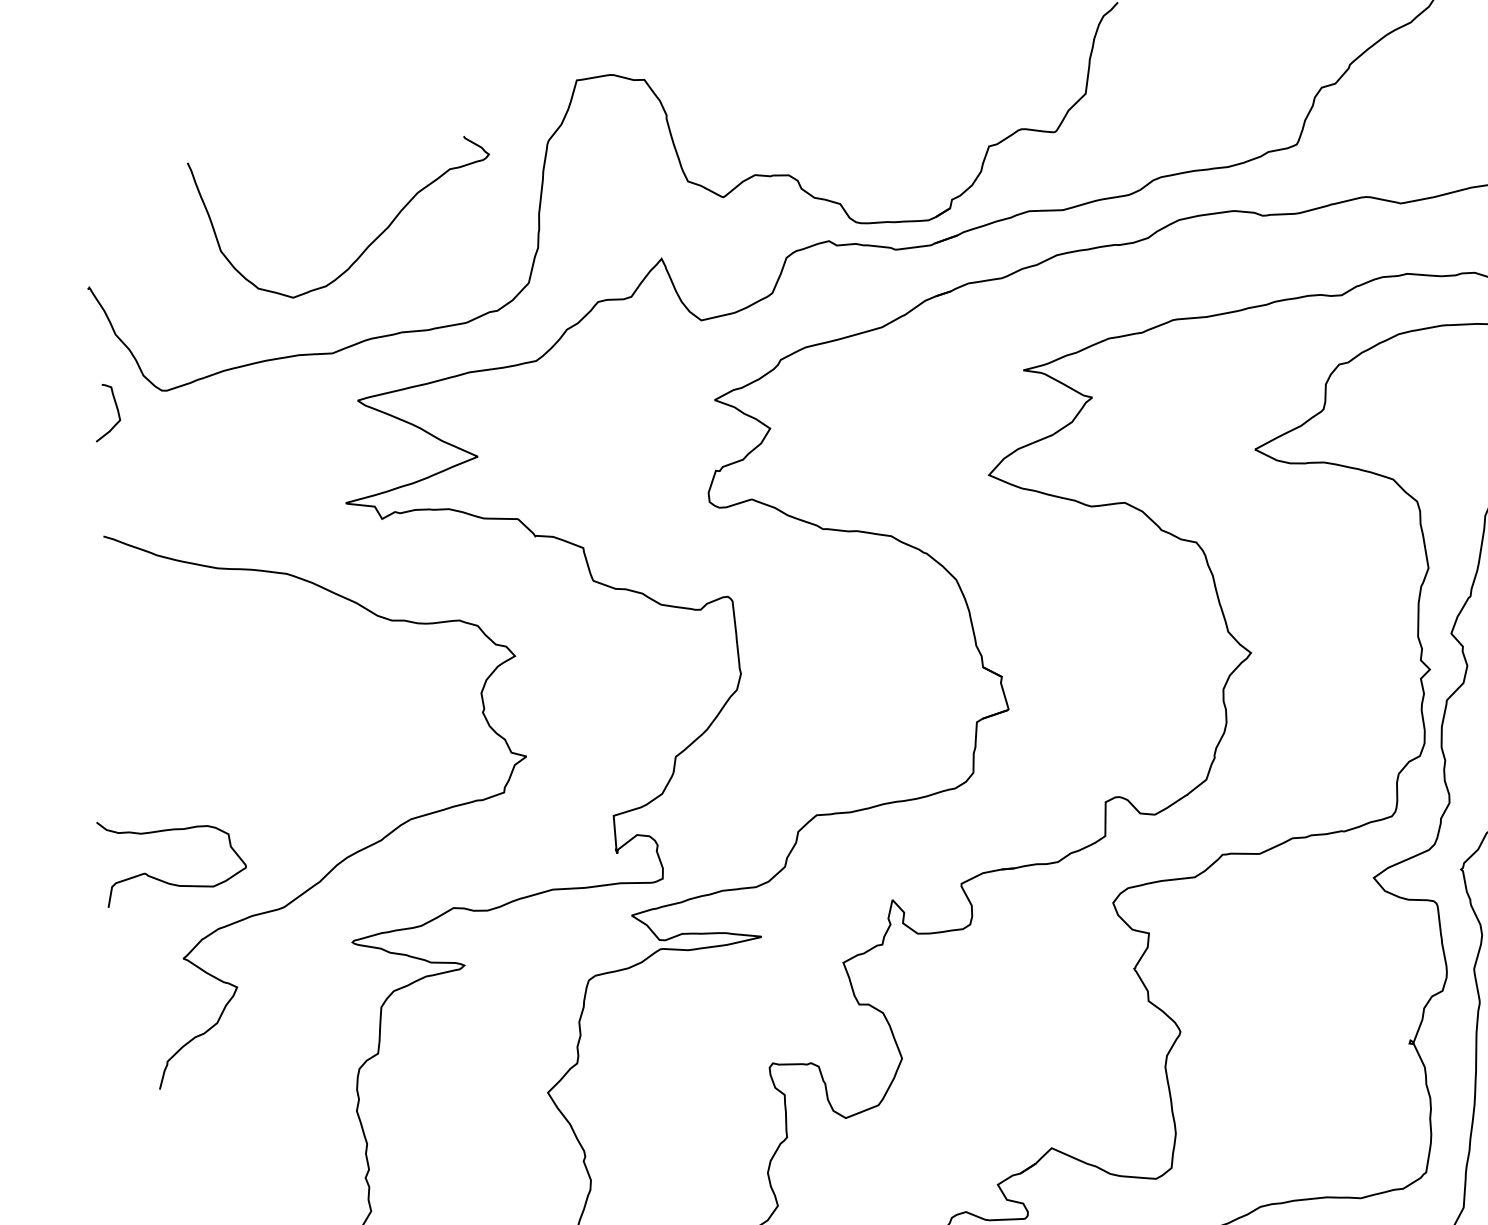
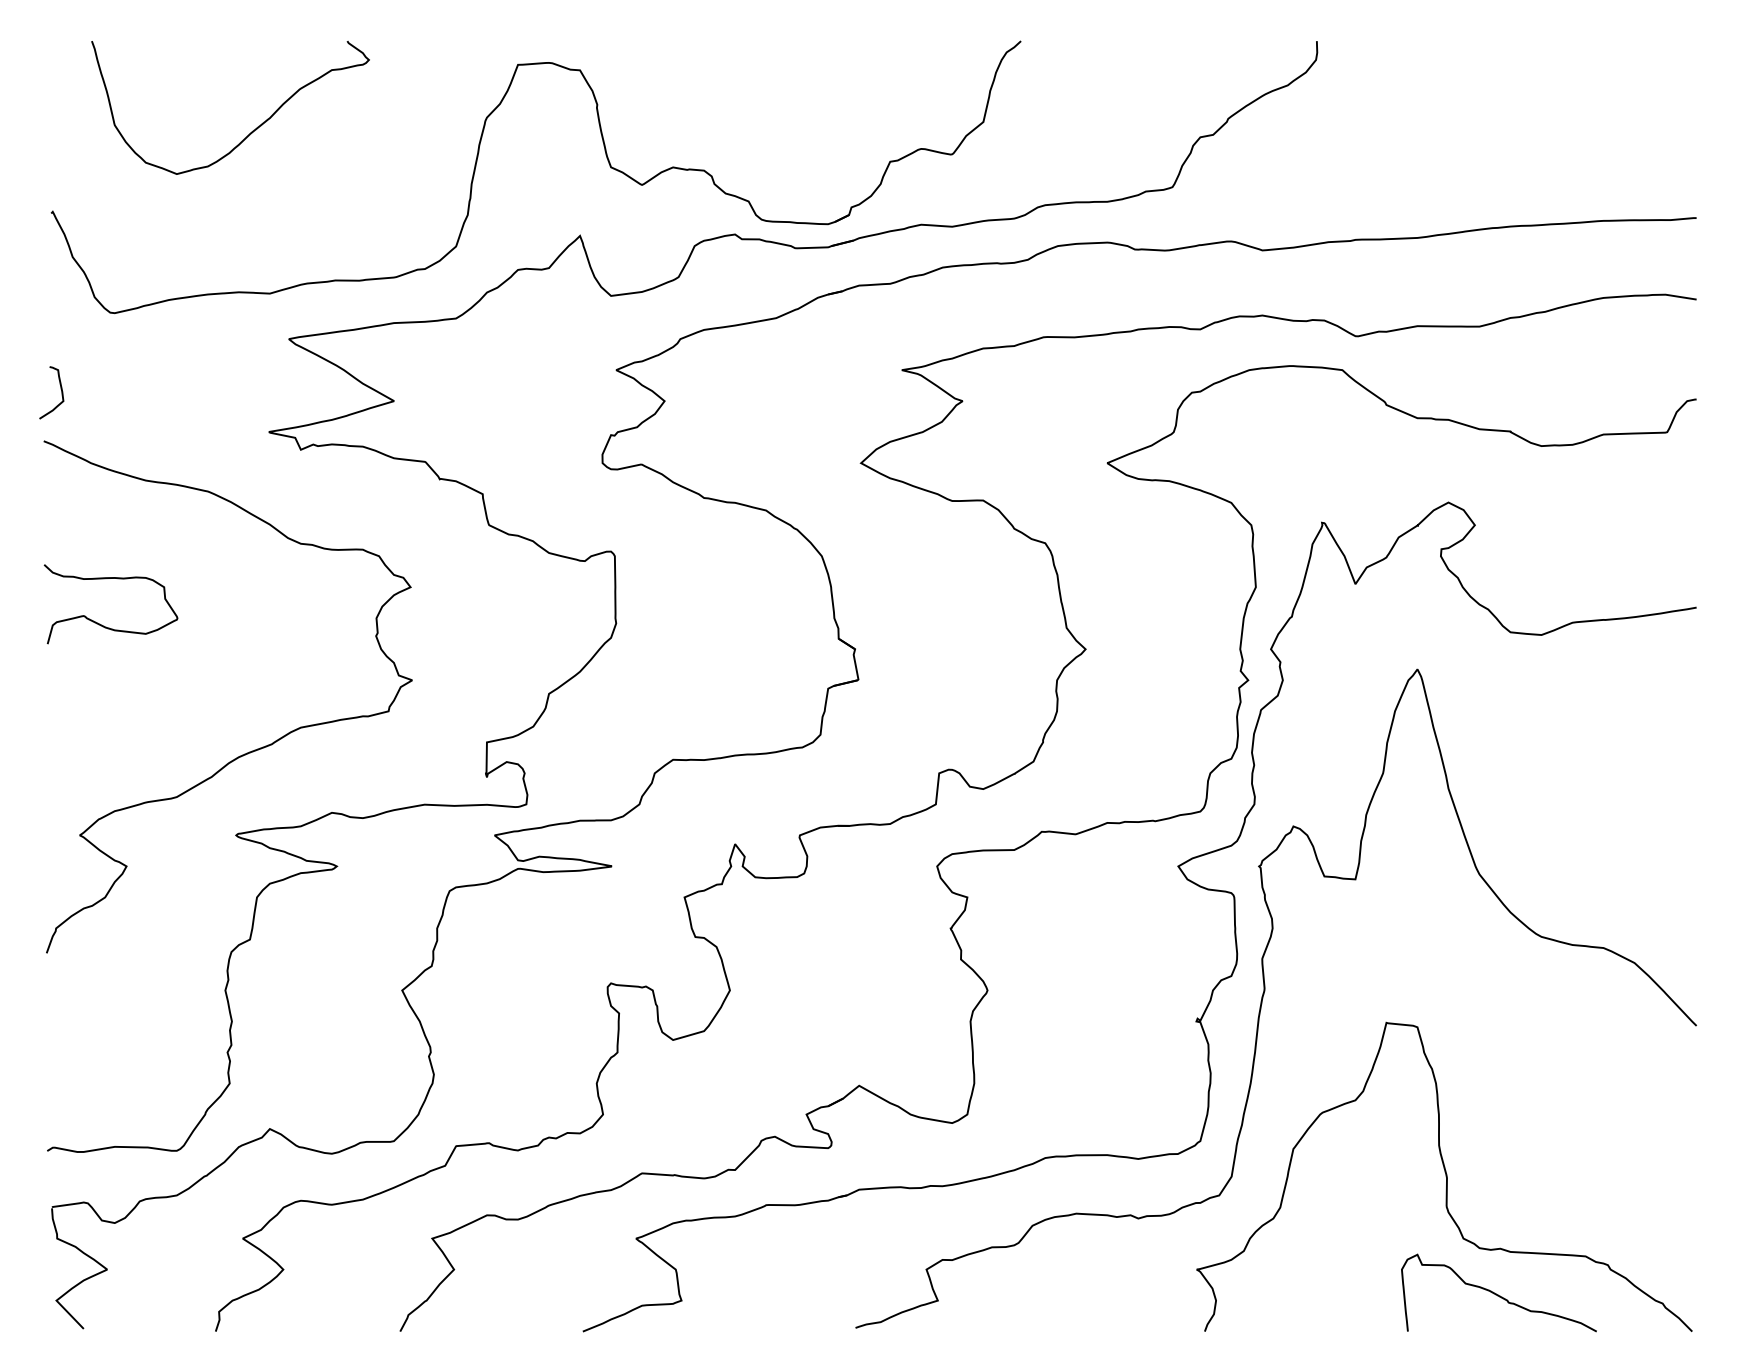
curve: (370, 242) -> (252, 130), moved
curve: (115, 407) -> (60, 389), moved
curve: (164, 881) -> (101, 624), moved

